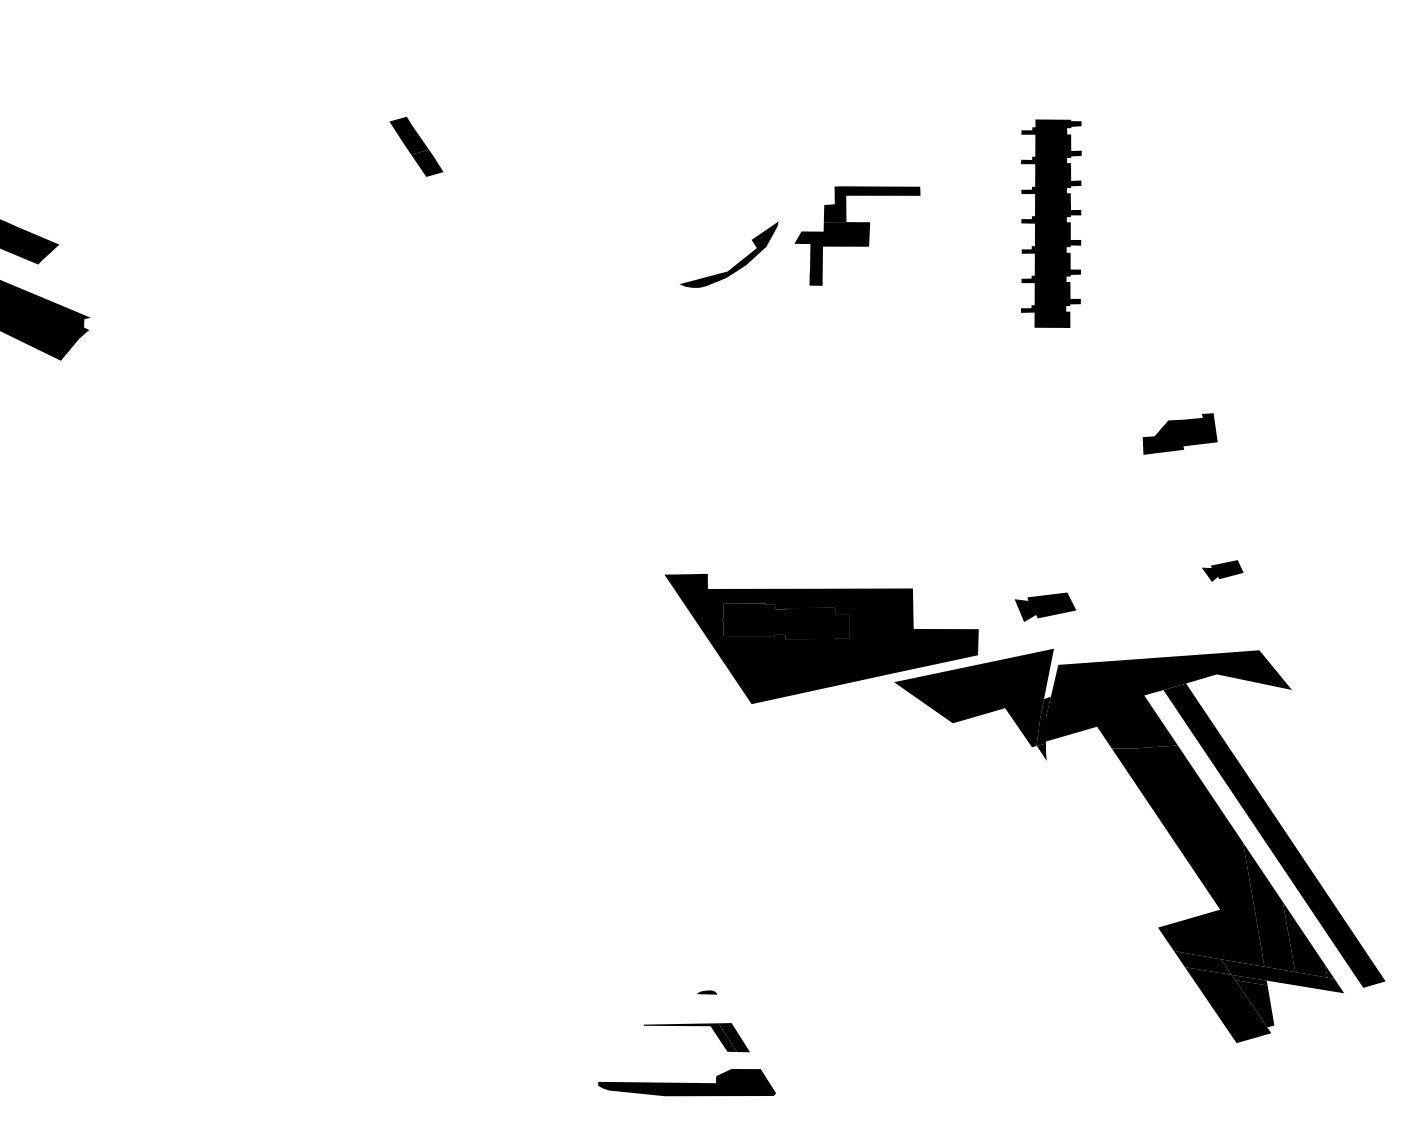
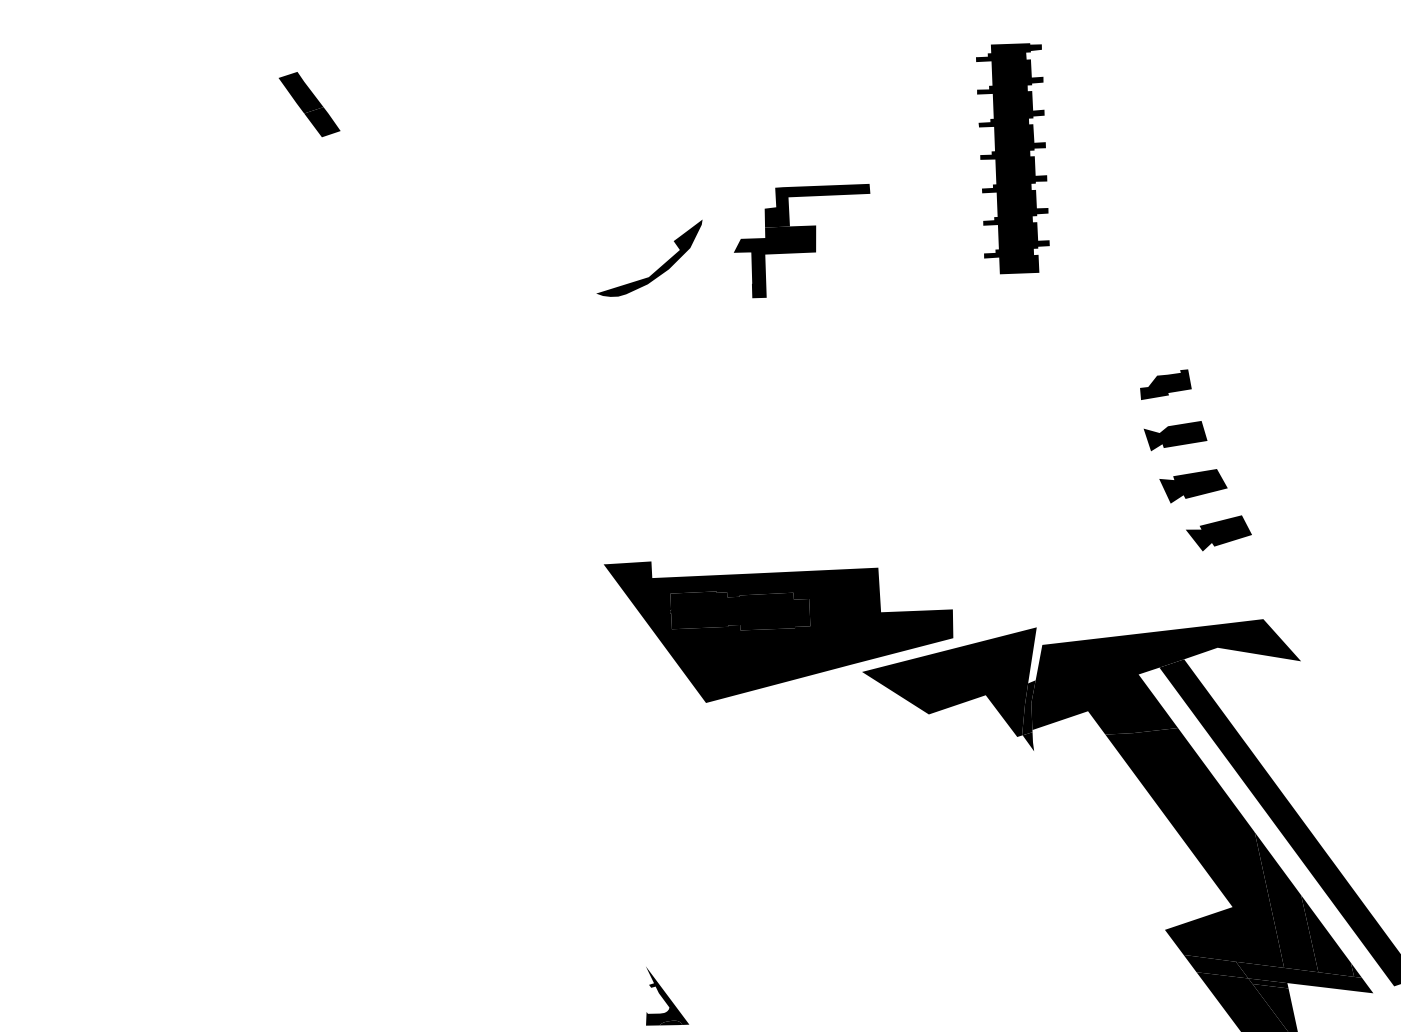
part: (857, 235) -> (802, 240), moved
part: (737, 263) -> (659, 267), moved
part: (1180, 434) -> (1165, 384), size x0.62
part: (1186, 480) -> (1174, 435), added
part: (1222, 570) -> (1218, 532), size x1.43
part: (1045, 606) -> (1193, 485), moved
fill: (703, 967) -> (665, 995), added

